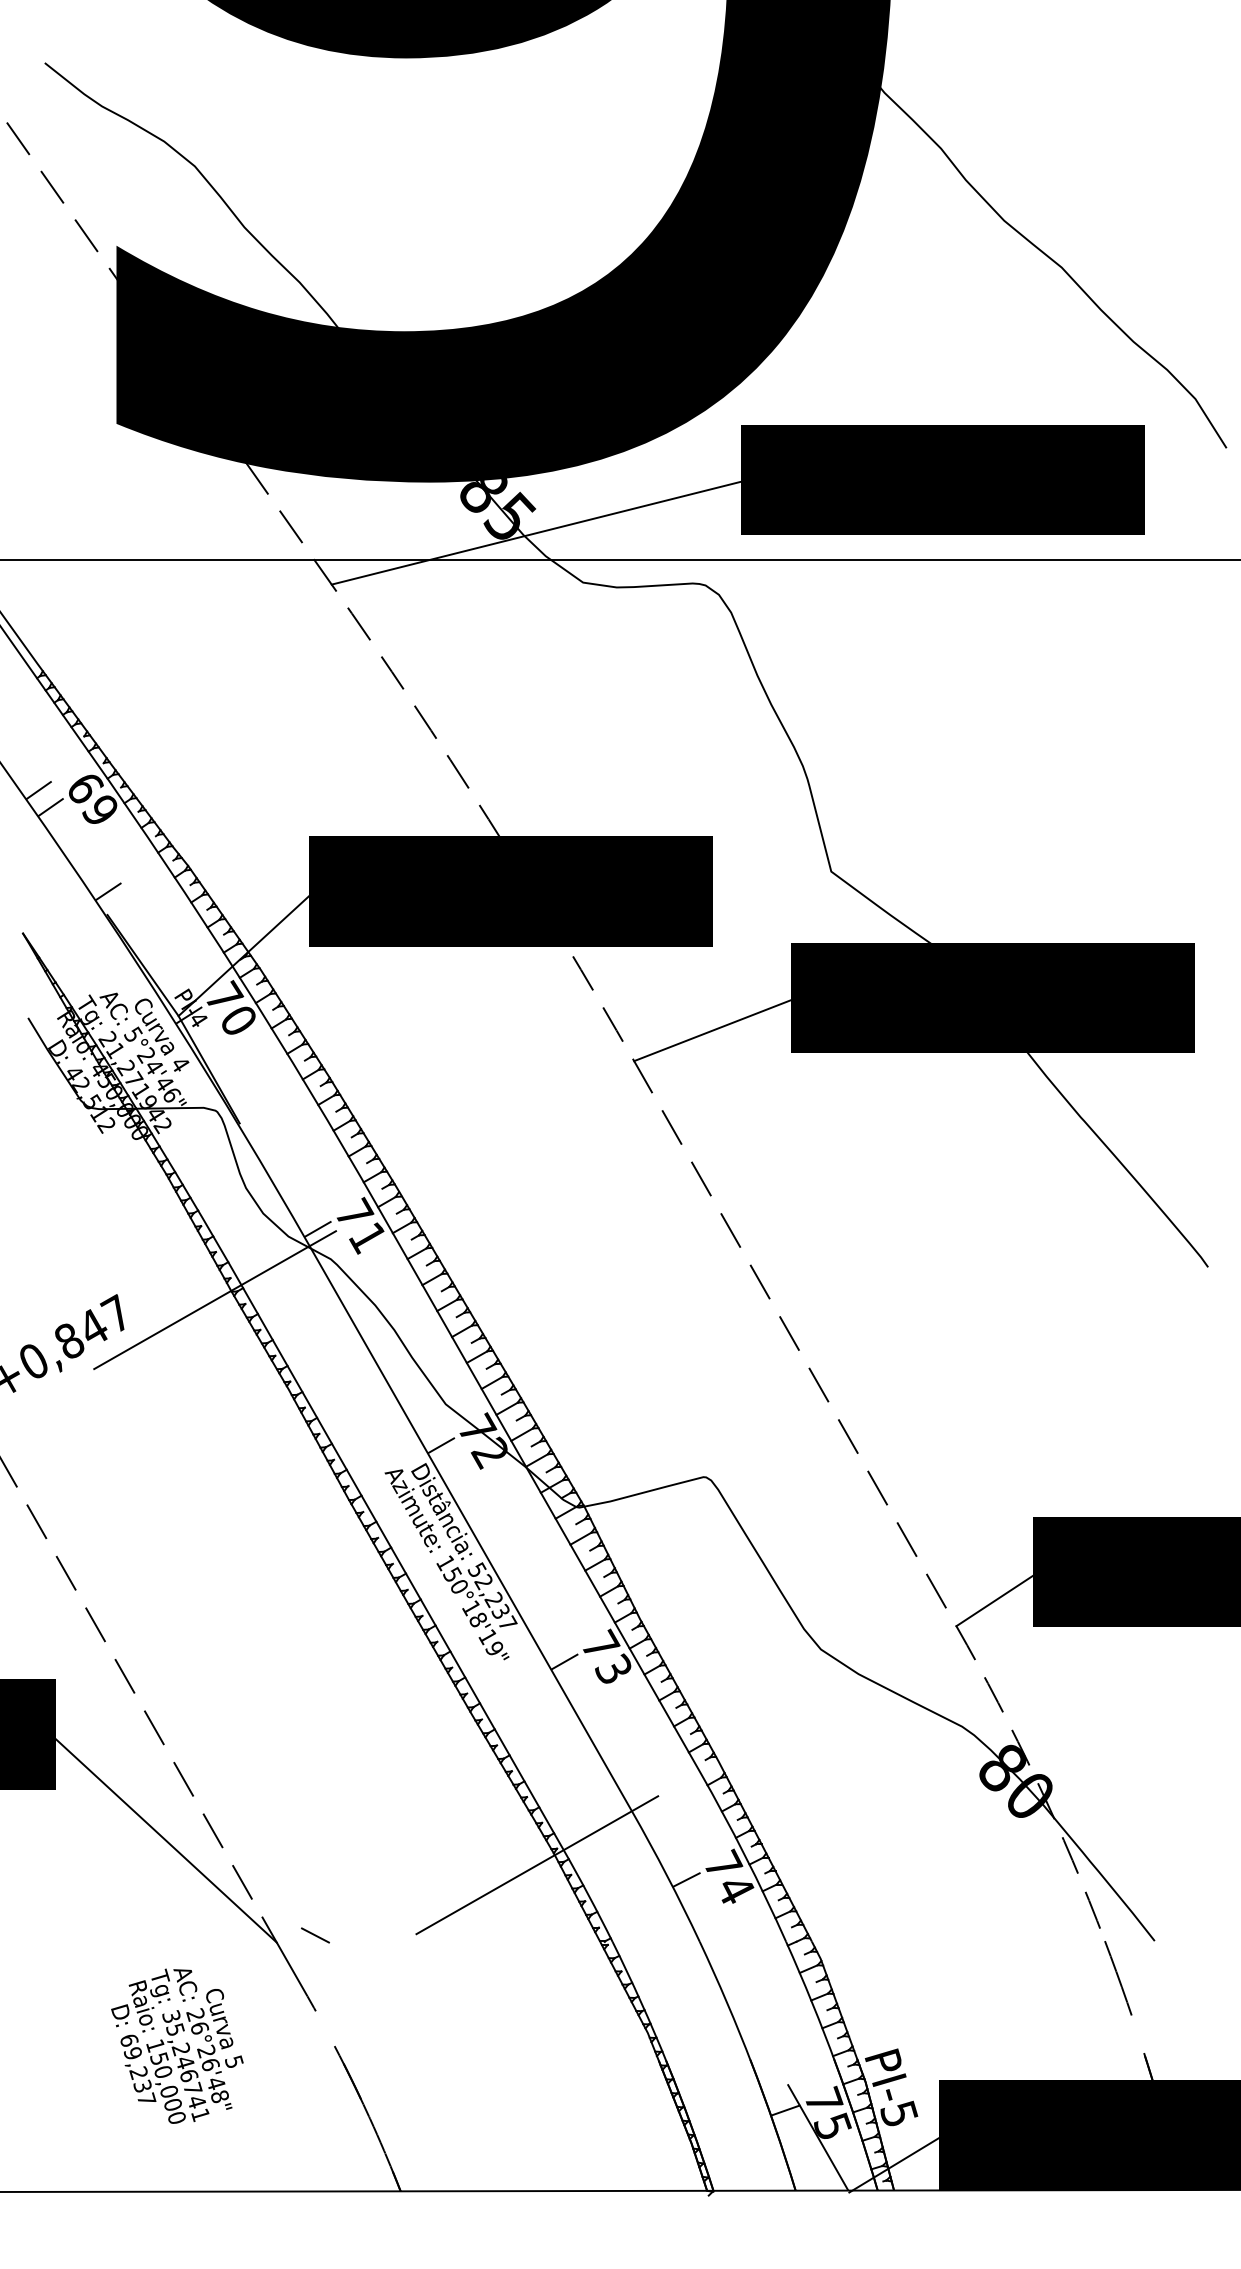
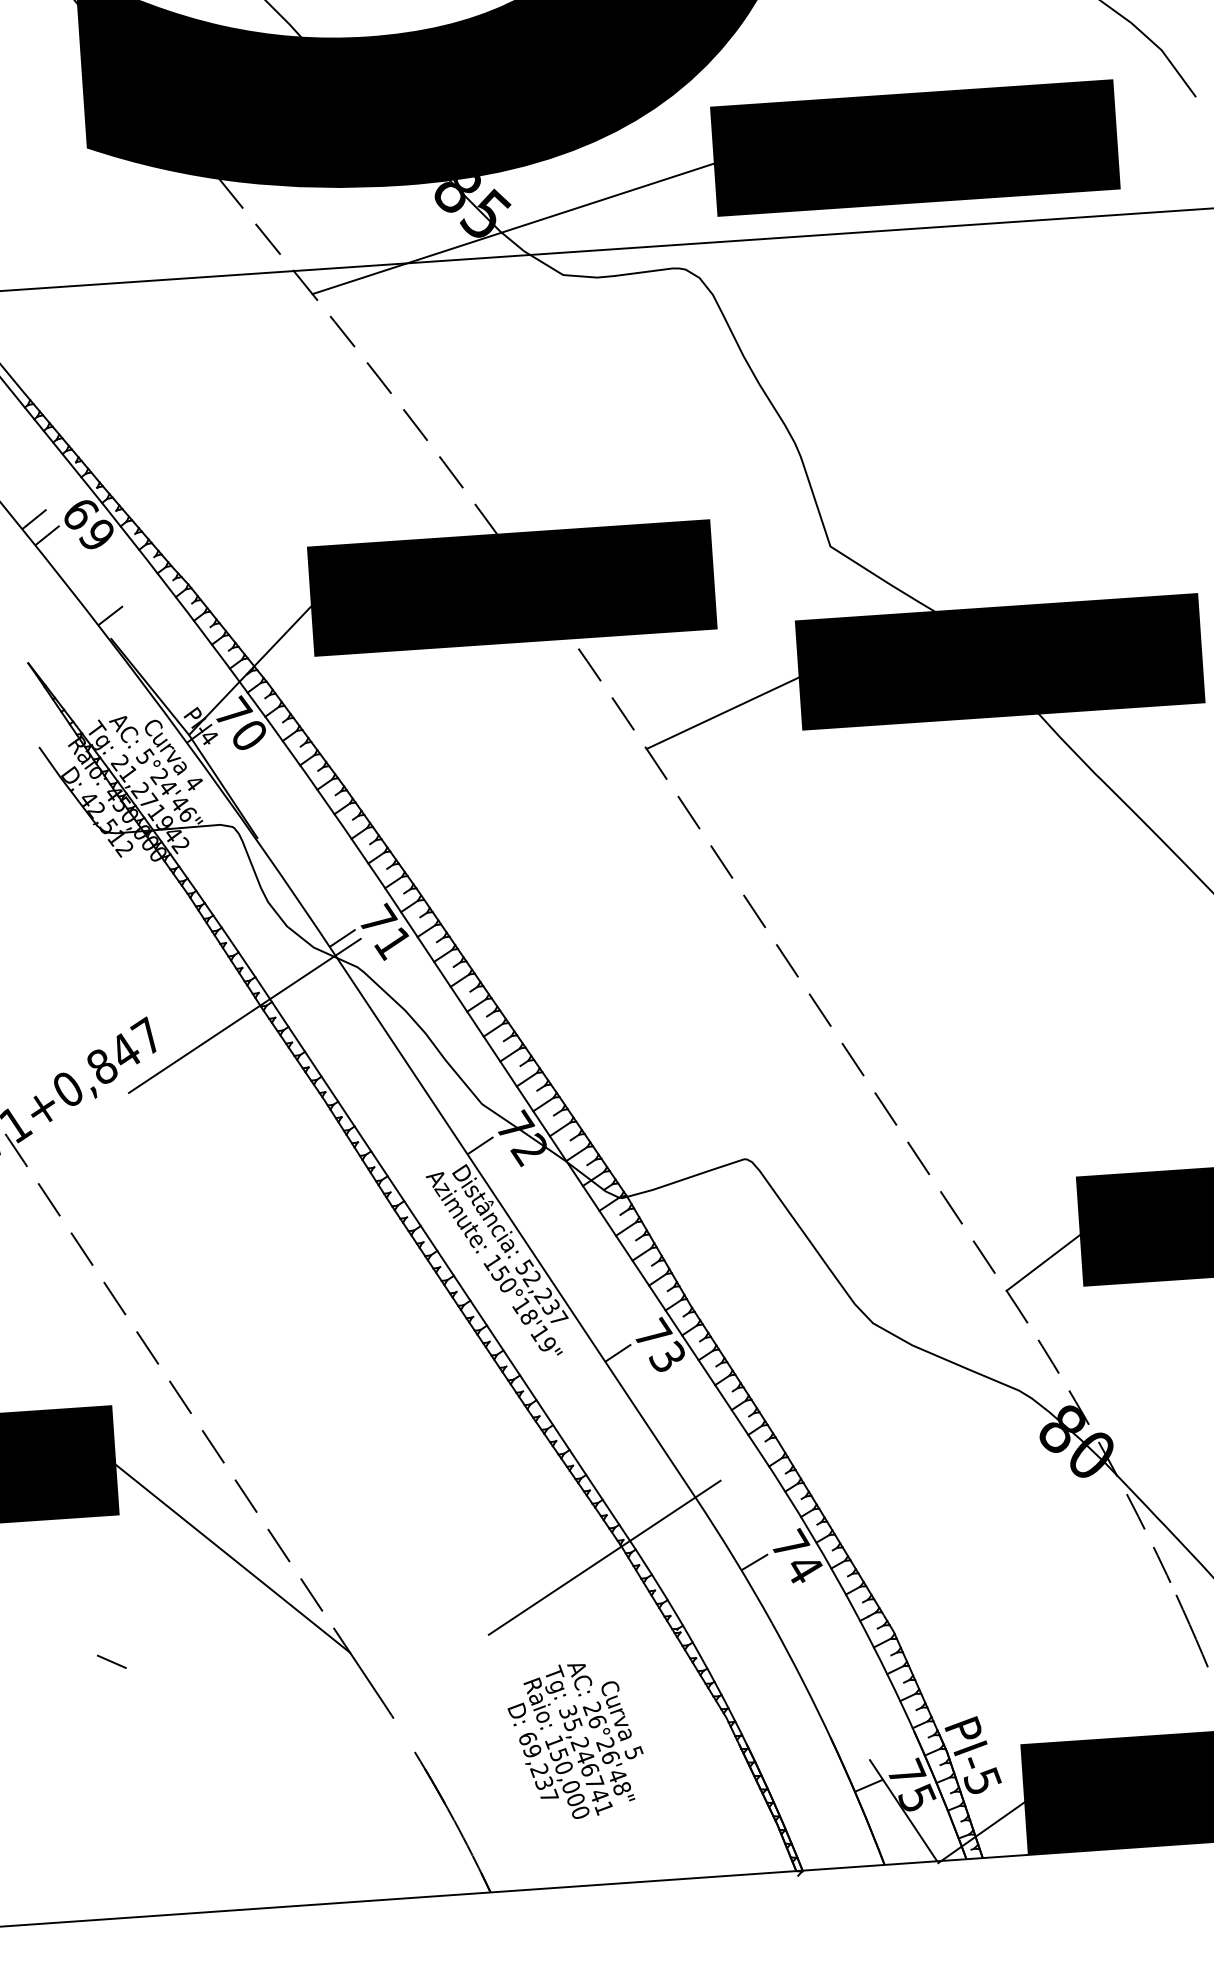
line: (315, 1935) -> (111, 1661), moved
text: (177, 2045) -> (576, 1740), moved

